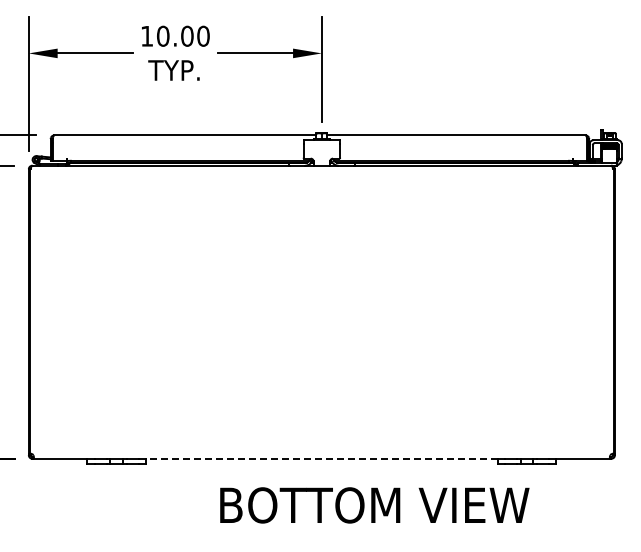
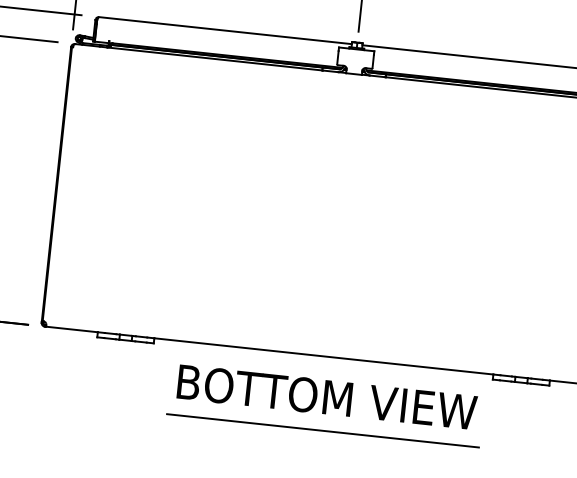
line: (321, 458) -> (323, 356), dashed -> solid
text: (374, 505) -> (326, 397), moved
line: (328, 535) -> (322, 431), added

